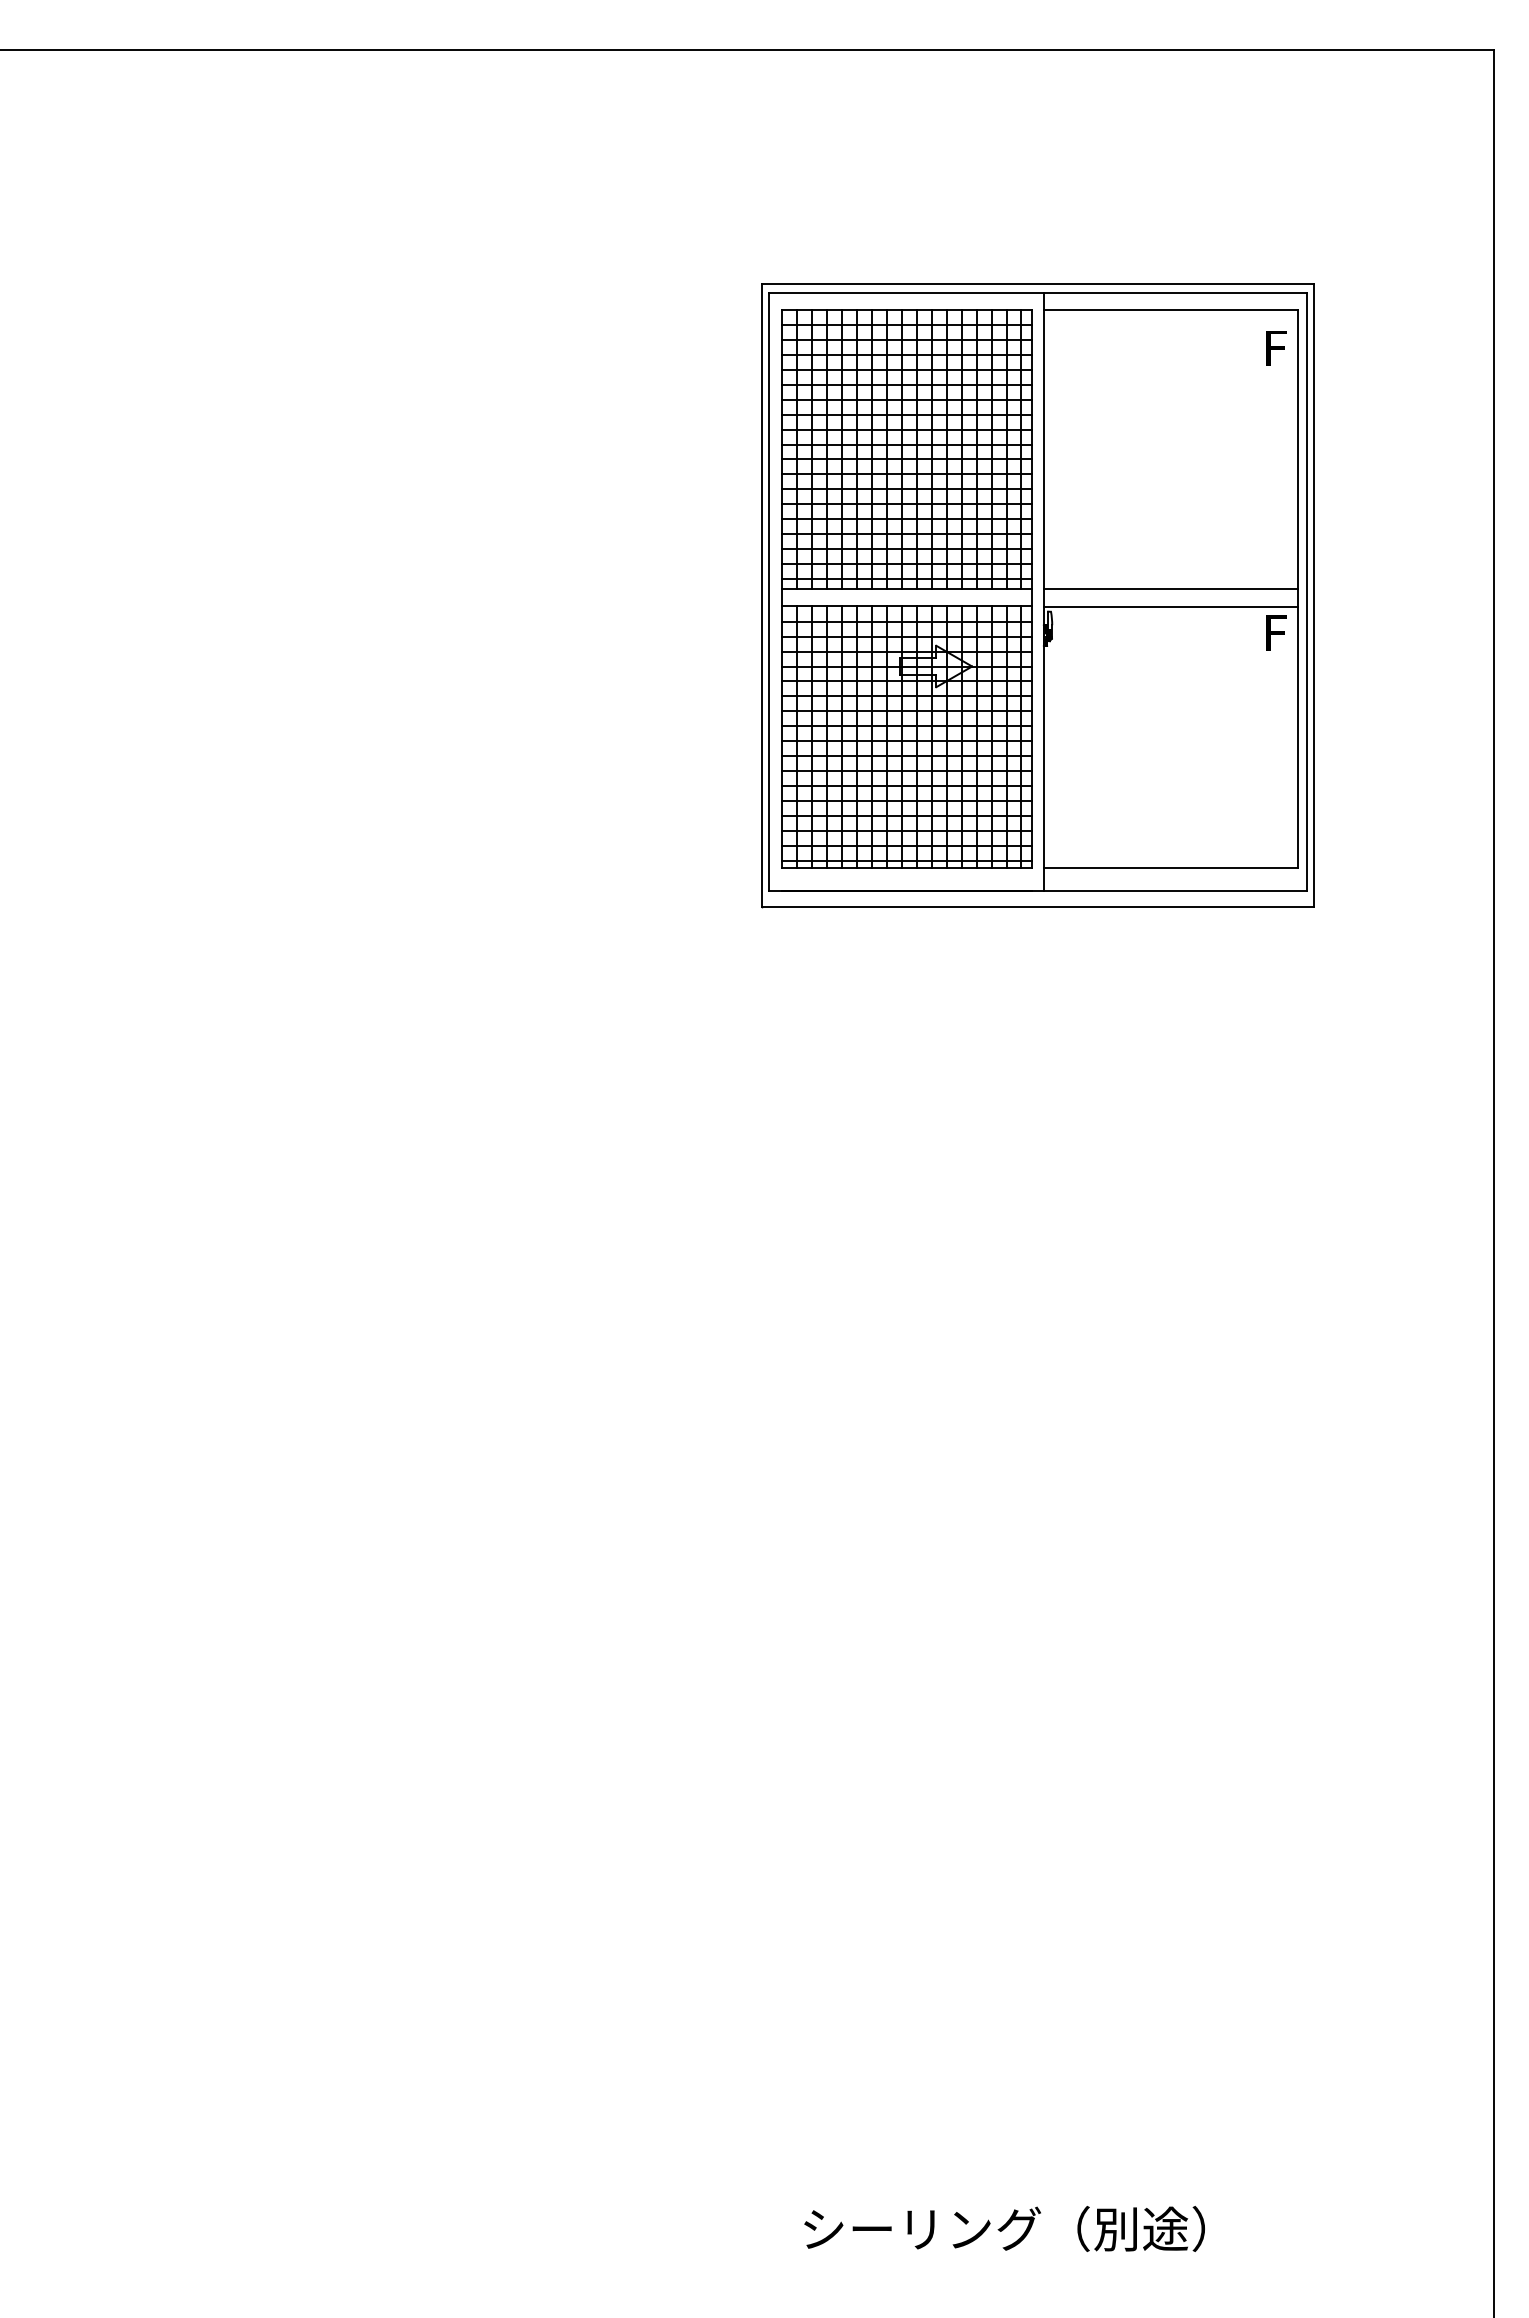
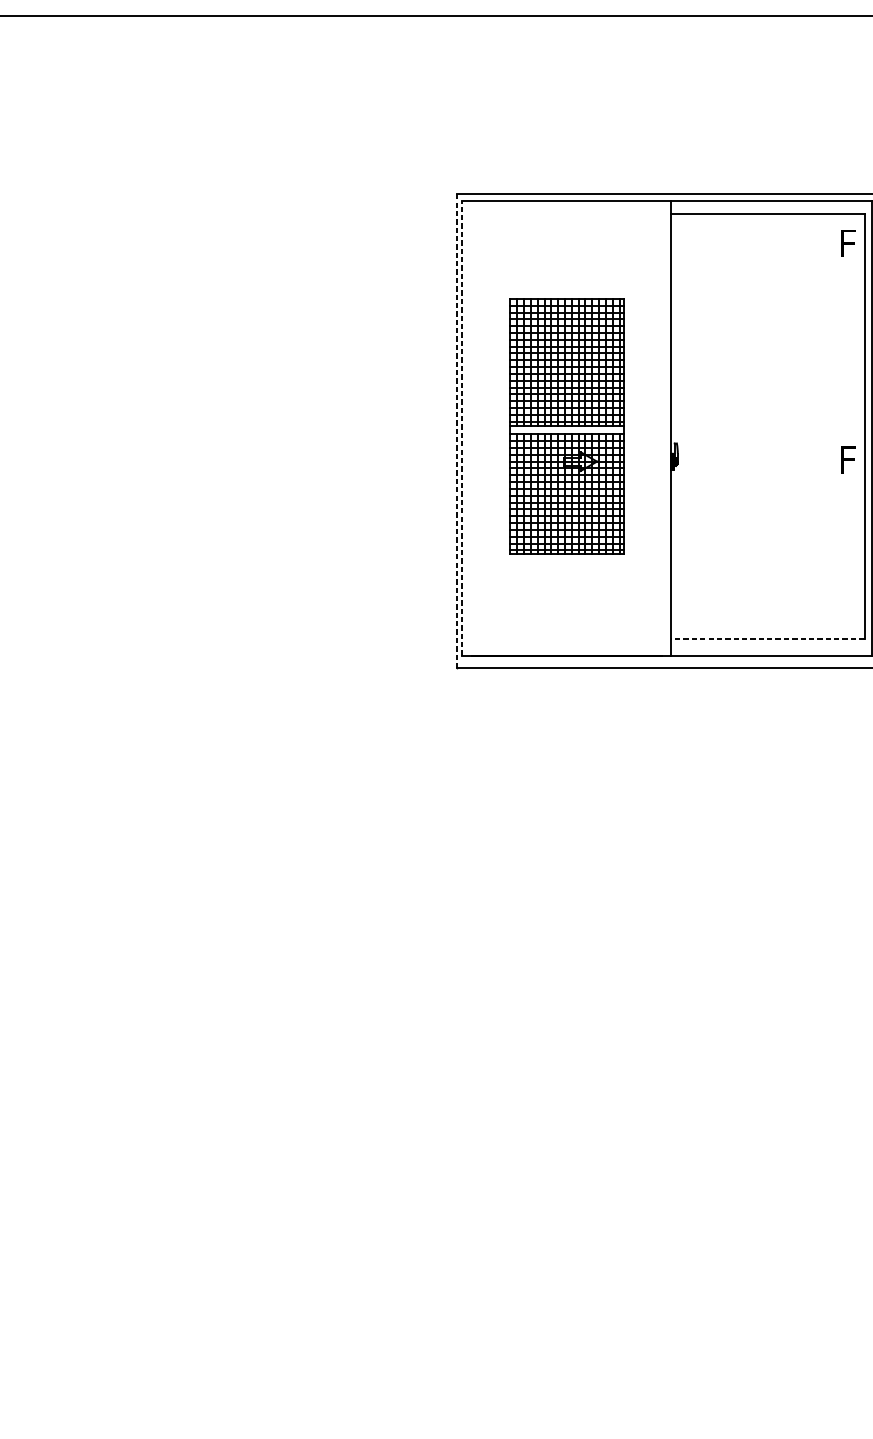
part: (906, 588) -> (566, 425), size x0.6
line: (1170, 588) -> (767, 425), removed
line: (768, 591) -> (461, 428), solid -> dashed
line: (761, 595) -> (456, 431), solid -> dashed
line: (1170, 606) -> (767, 439), removed
line: (1170, 868) -> (767, 638), solid -> dashed

